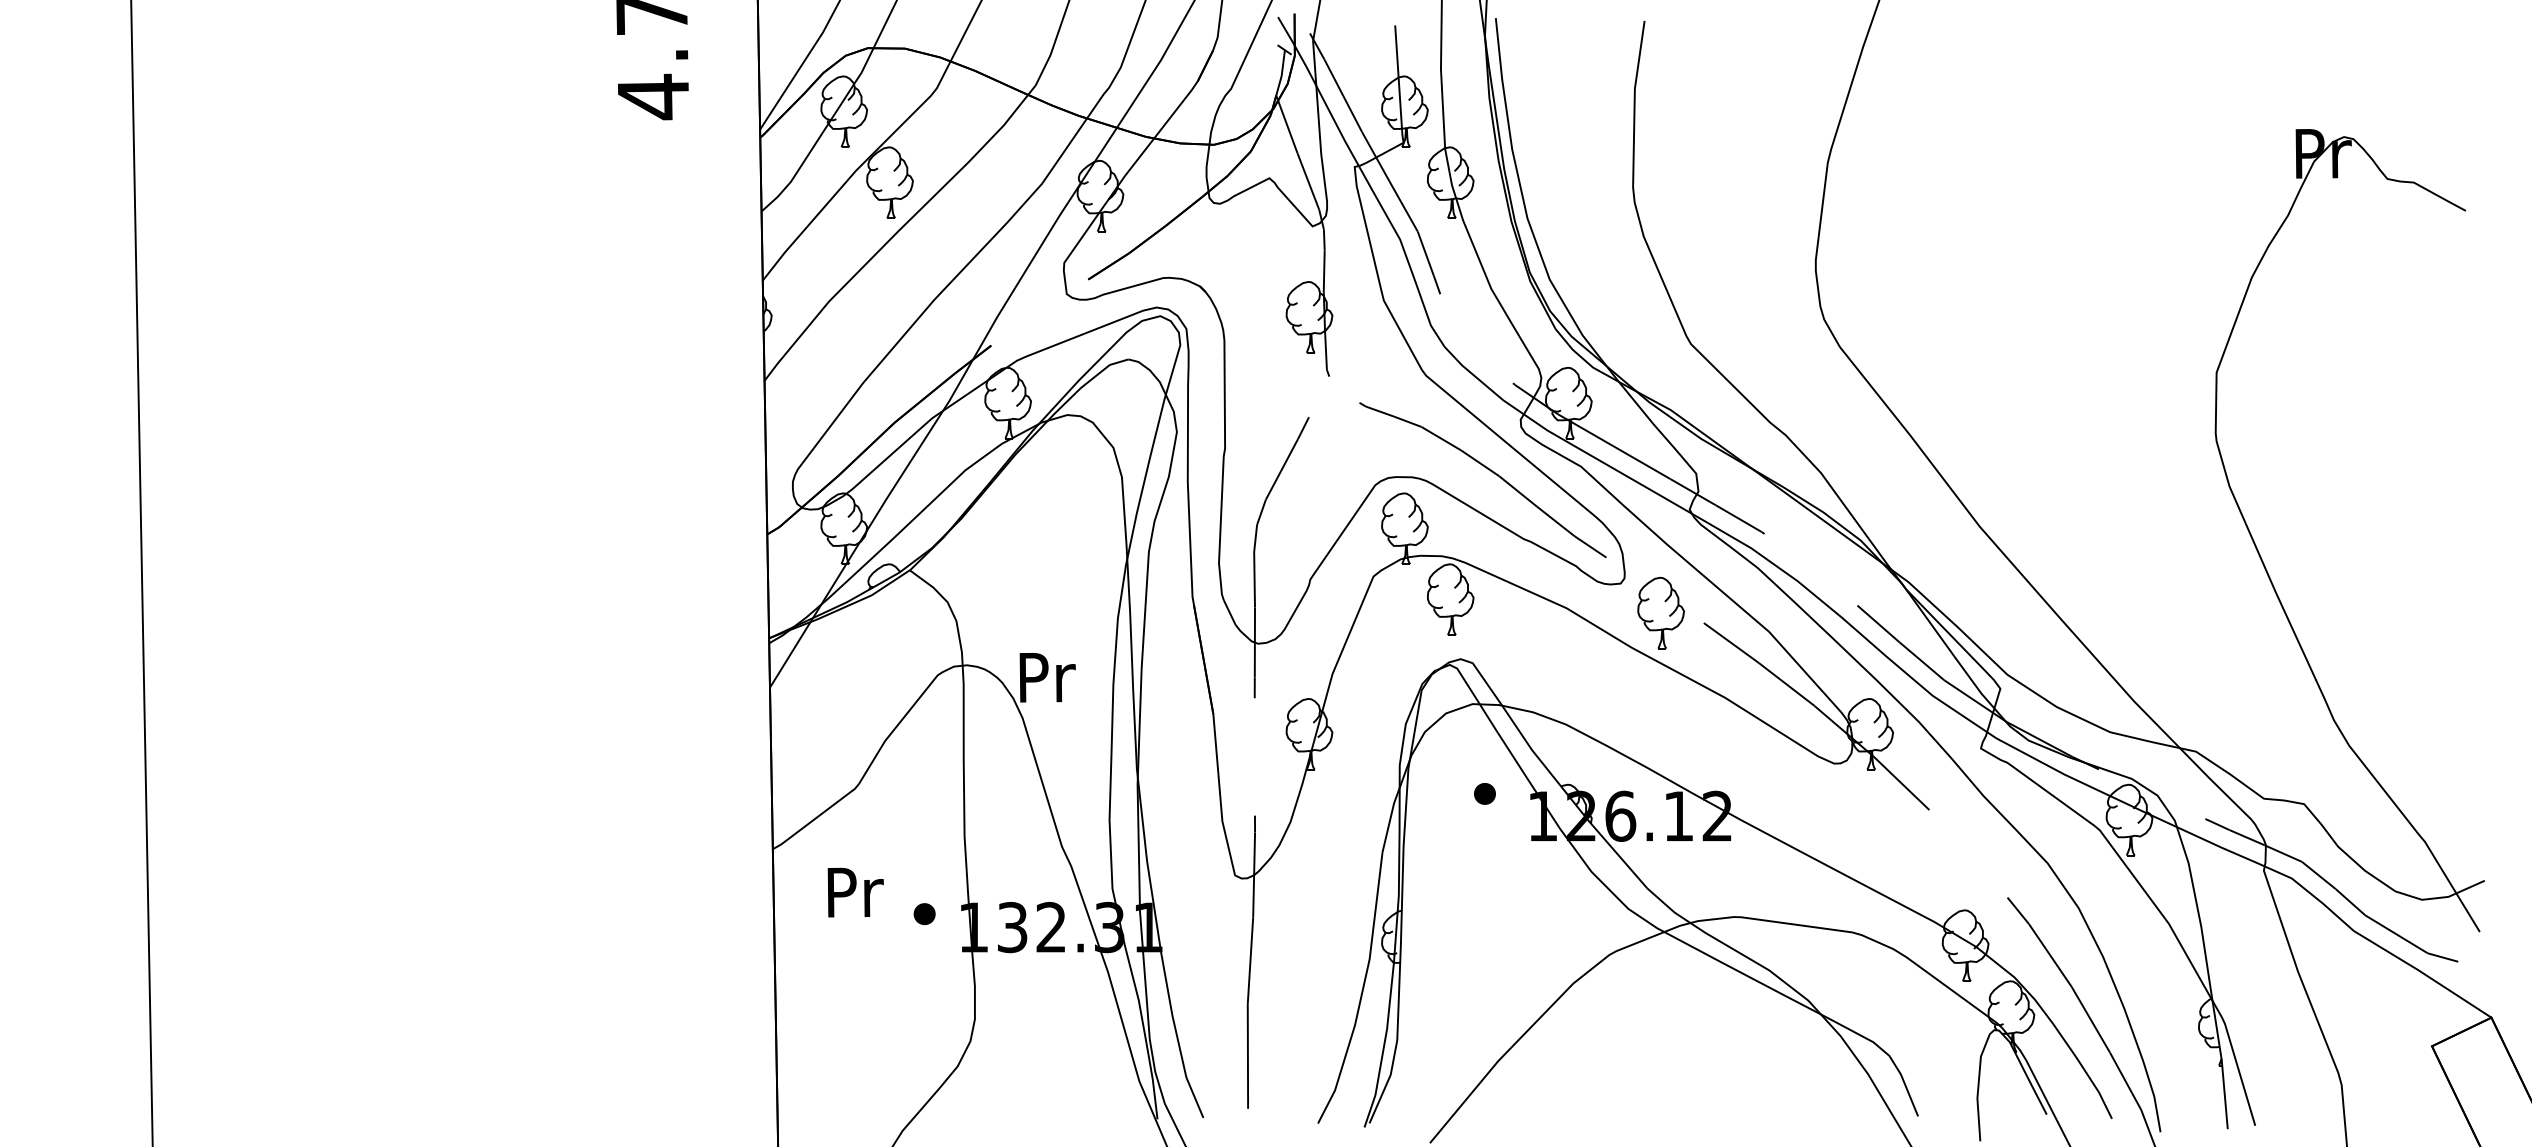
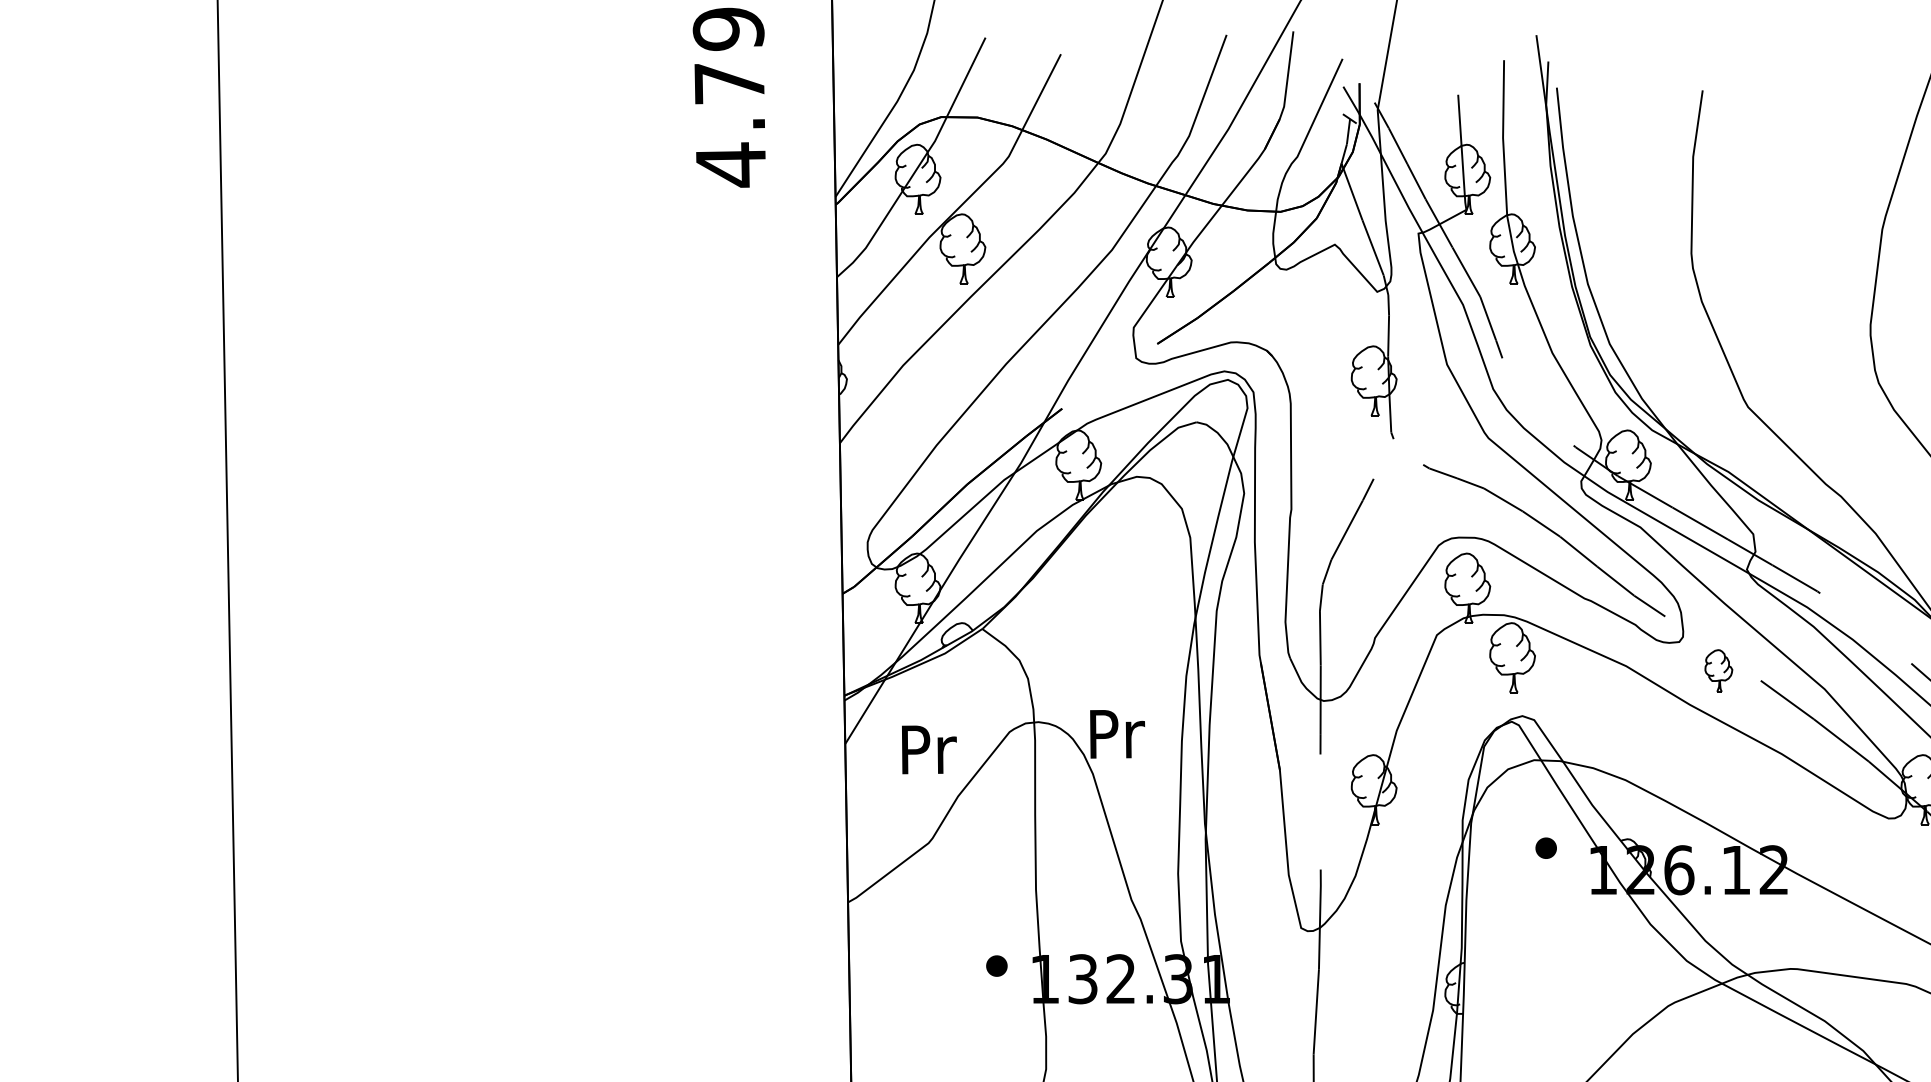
part: (1660, 612) -> (1718, 670), size x0.6
text: (855, 892) -> (929, 749), moved

